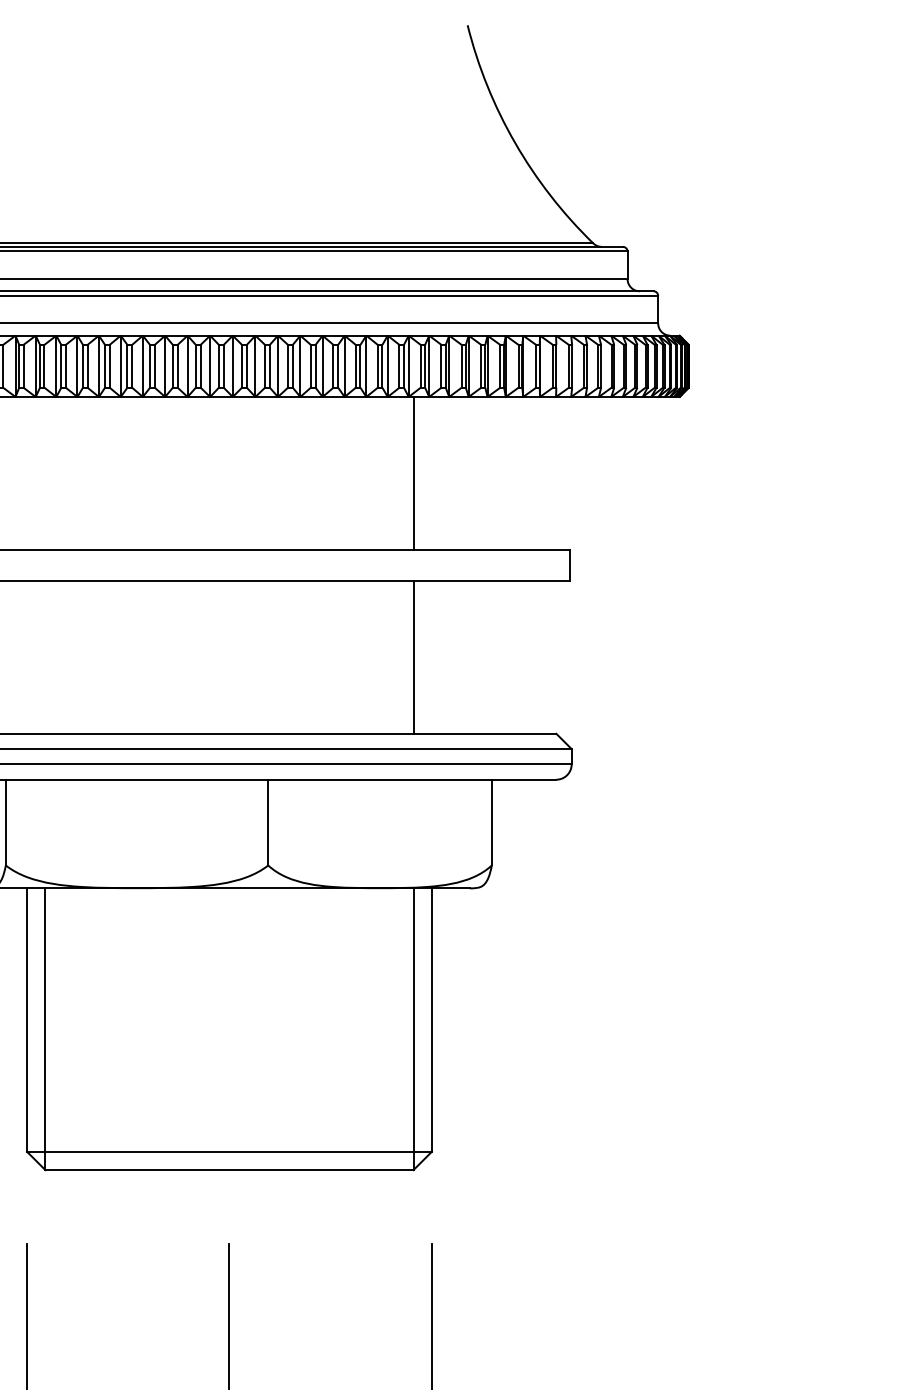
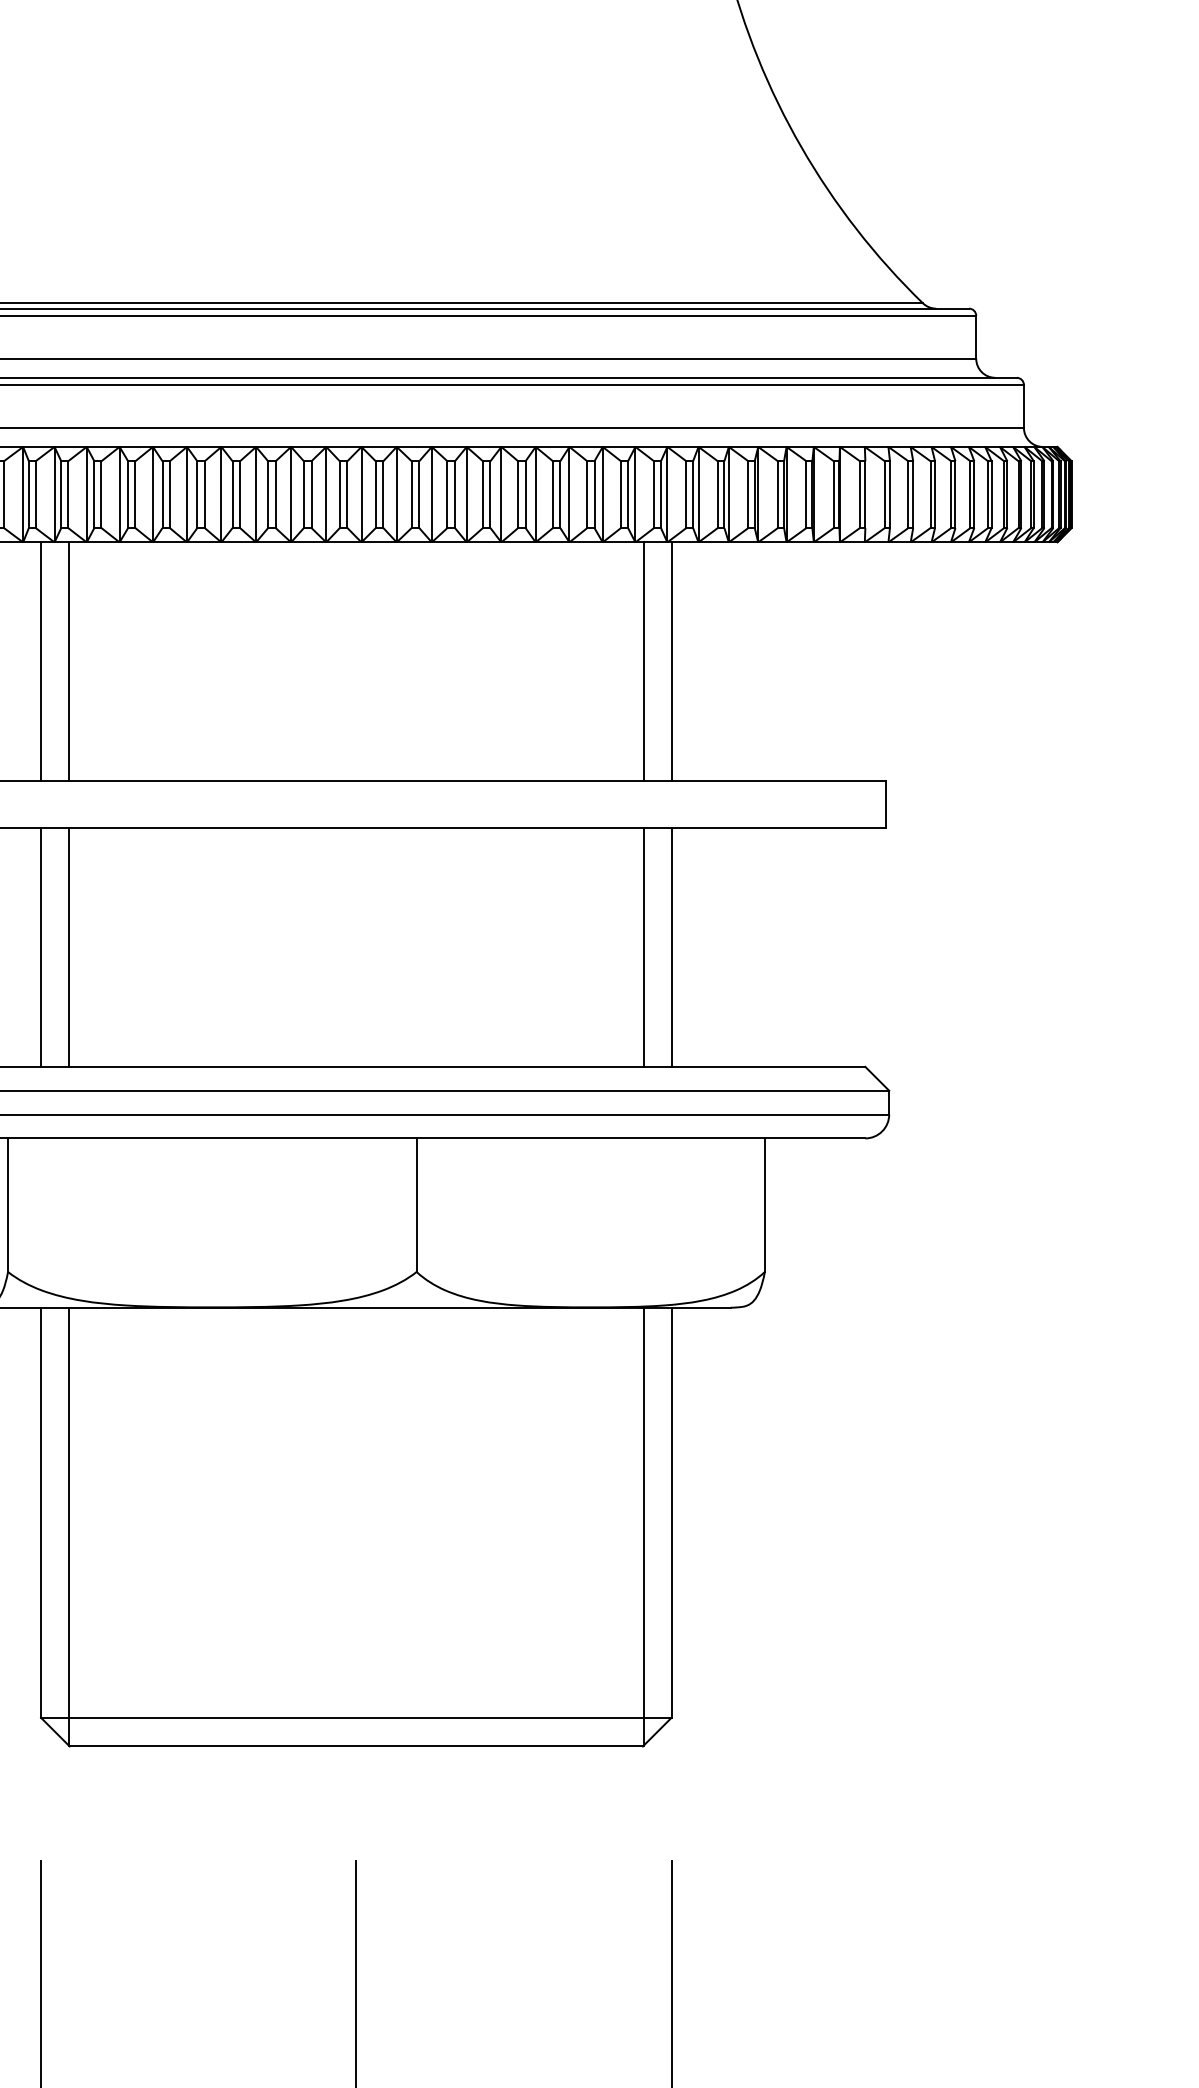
line: (27, 473) -> (41, 661), added
line: (44, 473) -> (68, 661), added
line: (431, 473) -> (670, 661), added
line: (27, 656) -> (41, 946), added
line: (44, 656) -> (68, 946), added
line: (431, 656) -> (670, 946), added

